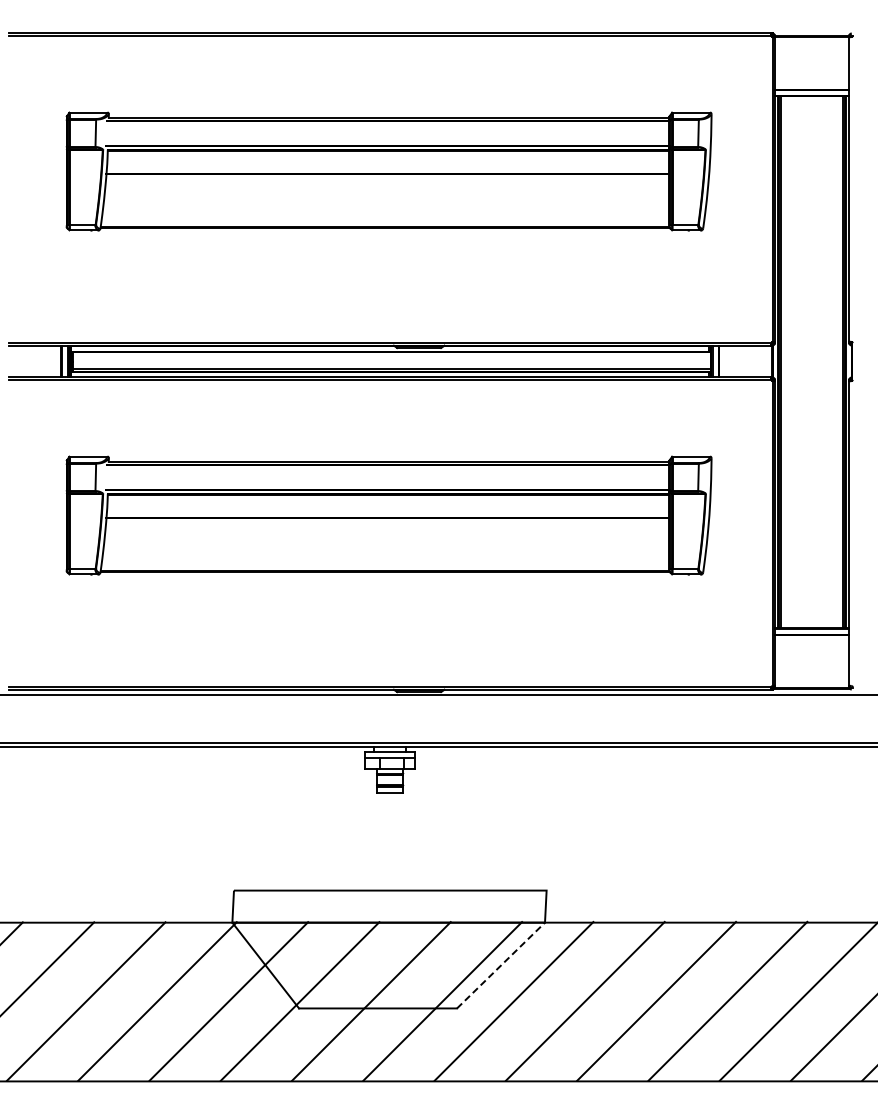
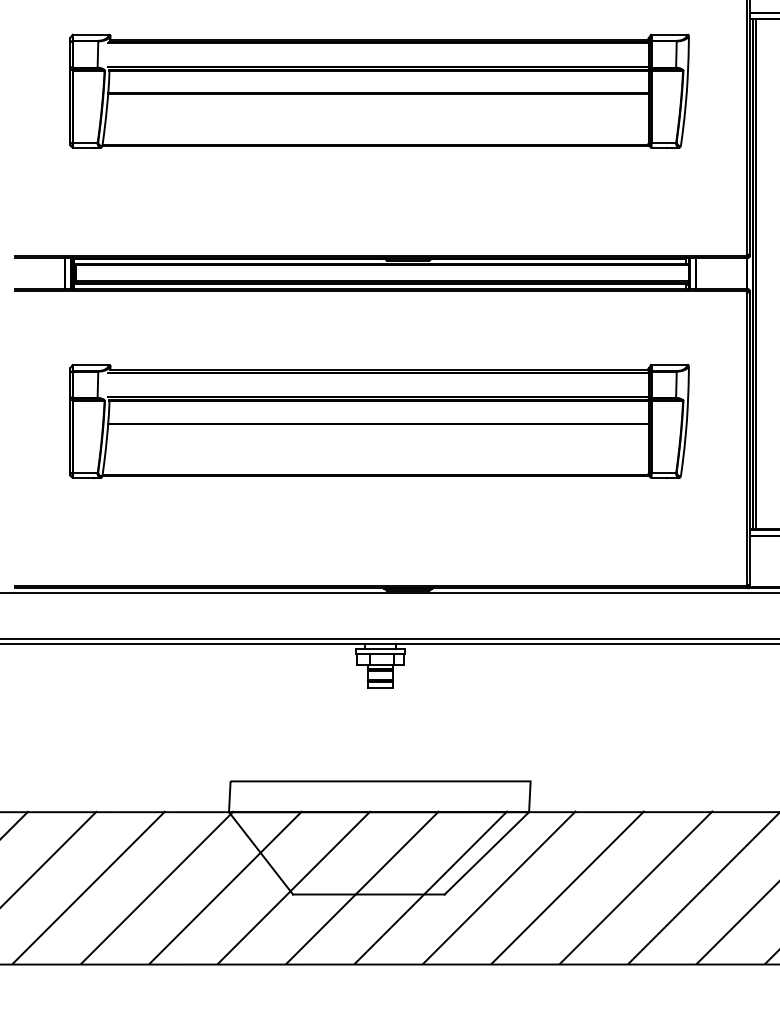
line: (501, 965) -> (487, 853), dashed -> solid

